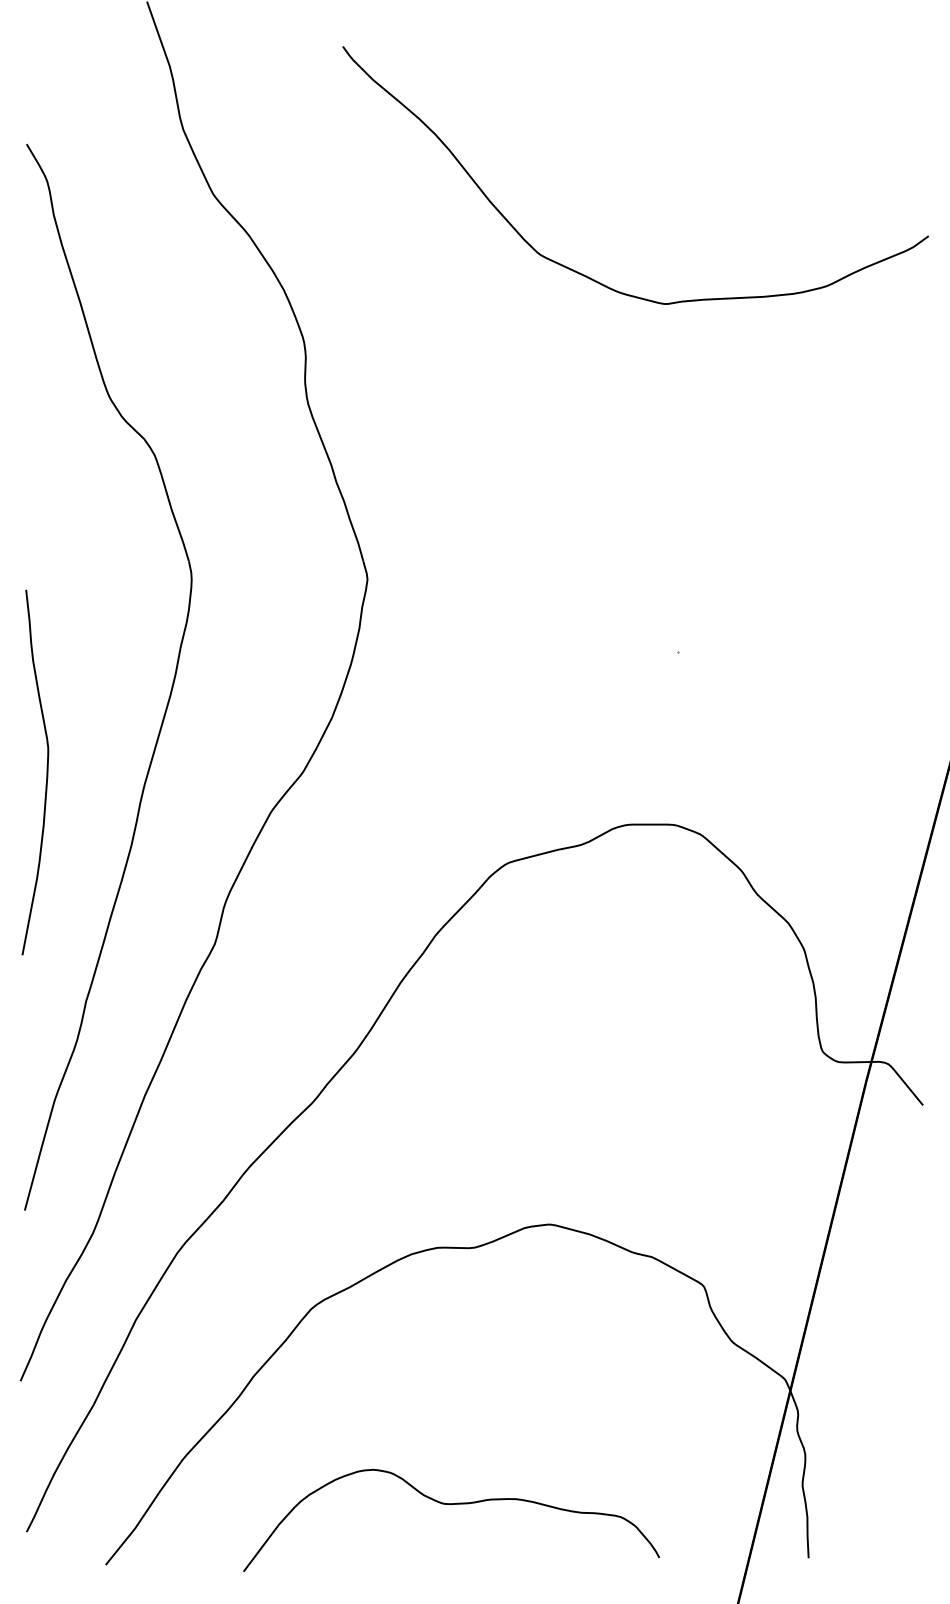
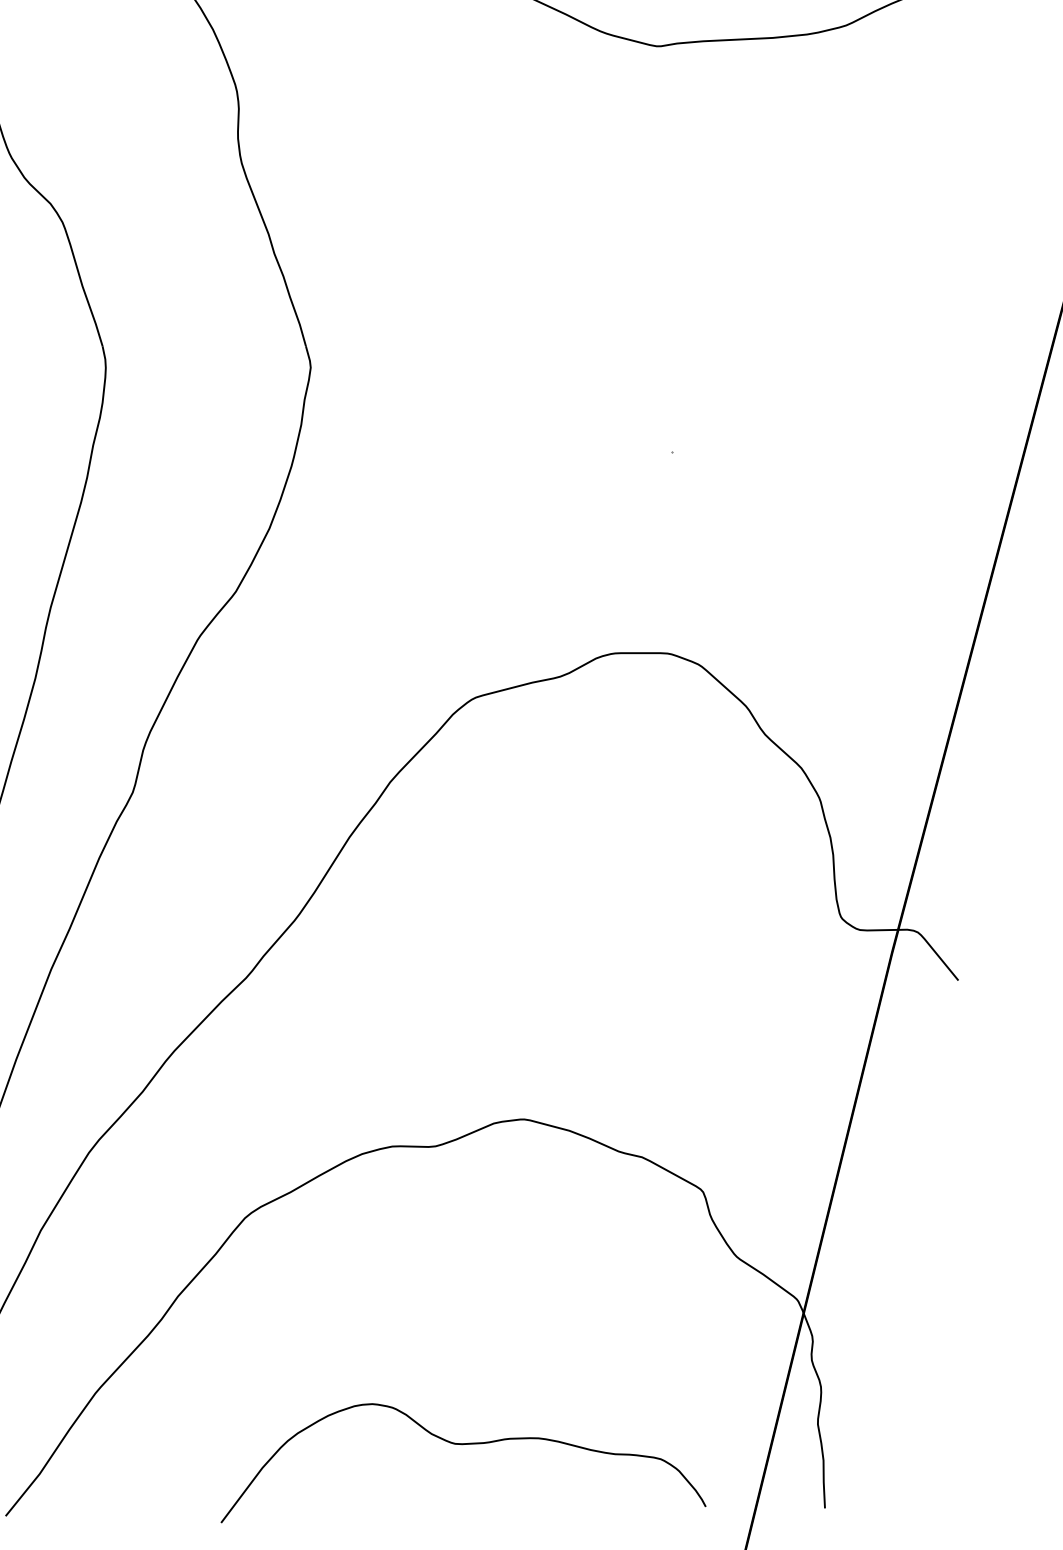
curve: (450, 1505) -> (462, 1445), moved

